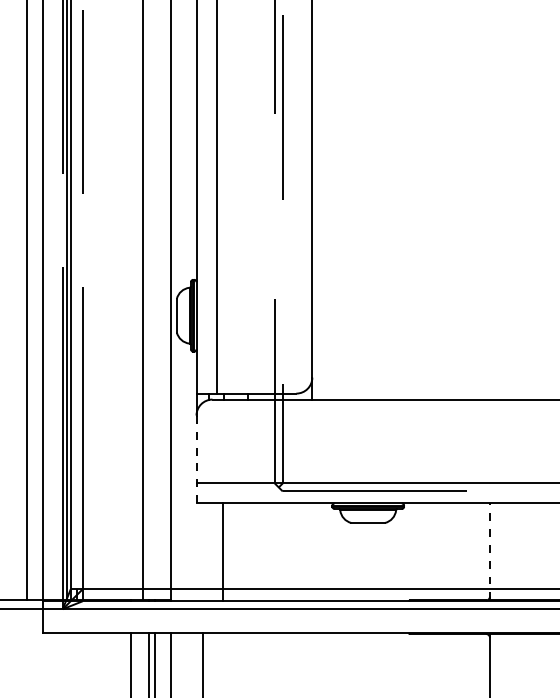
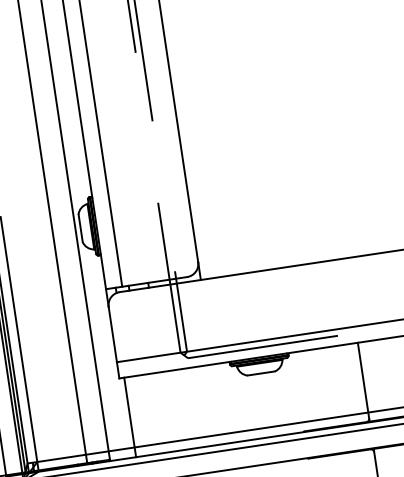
line: (196, 459) -> (114, 342), dashed -> solid
line: (490, 551) -> (364, 381), dashed -> solid
line: (222, 552) -> (130, 417), moved

